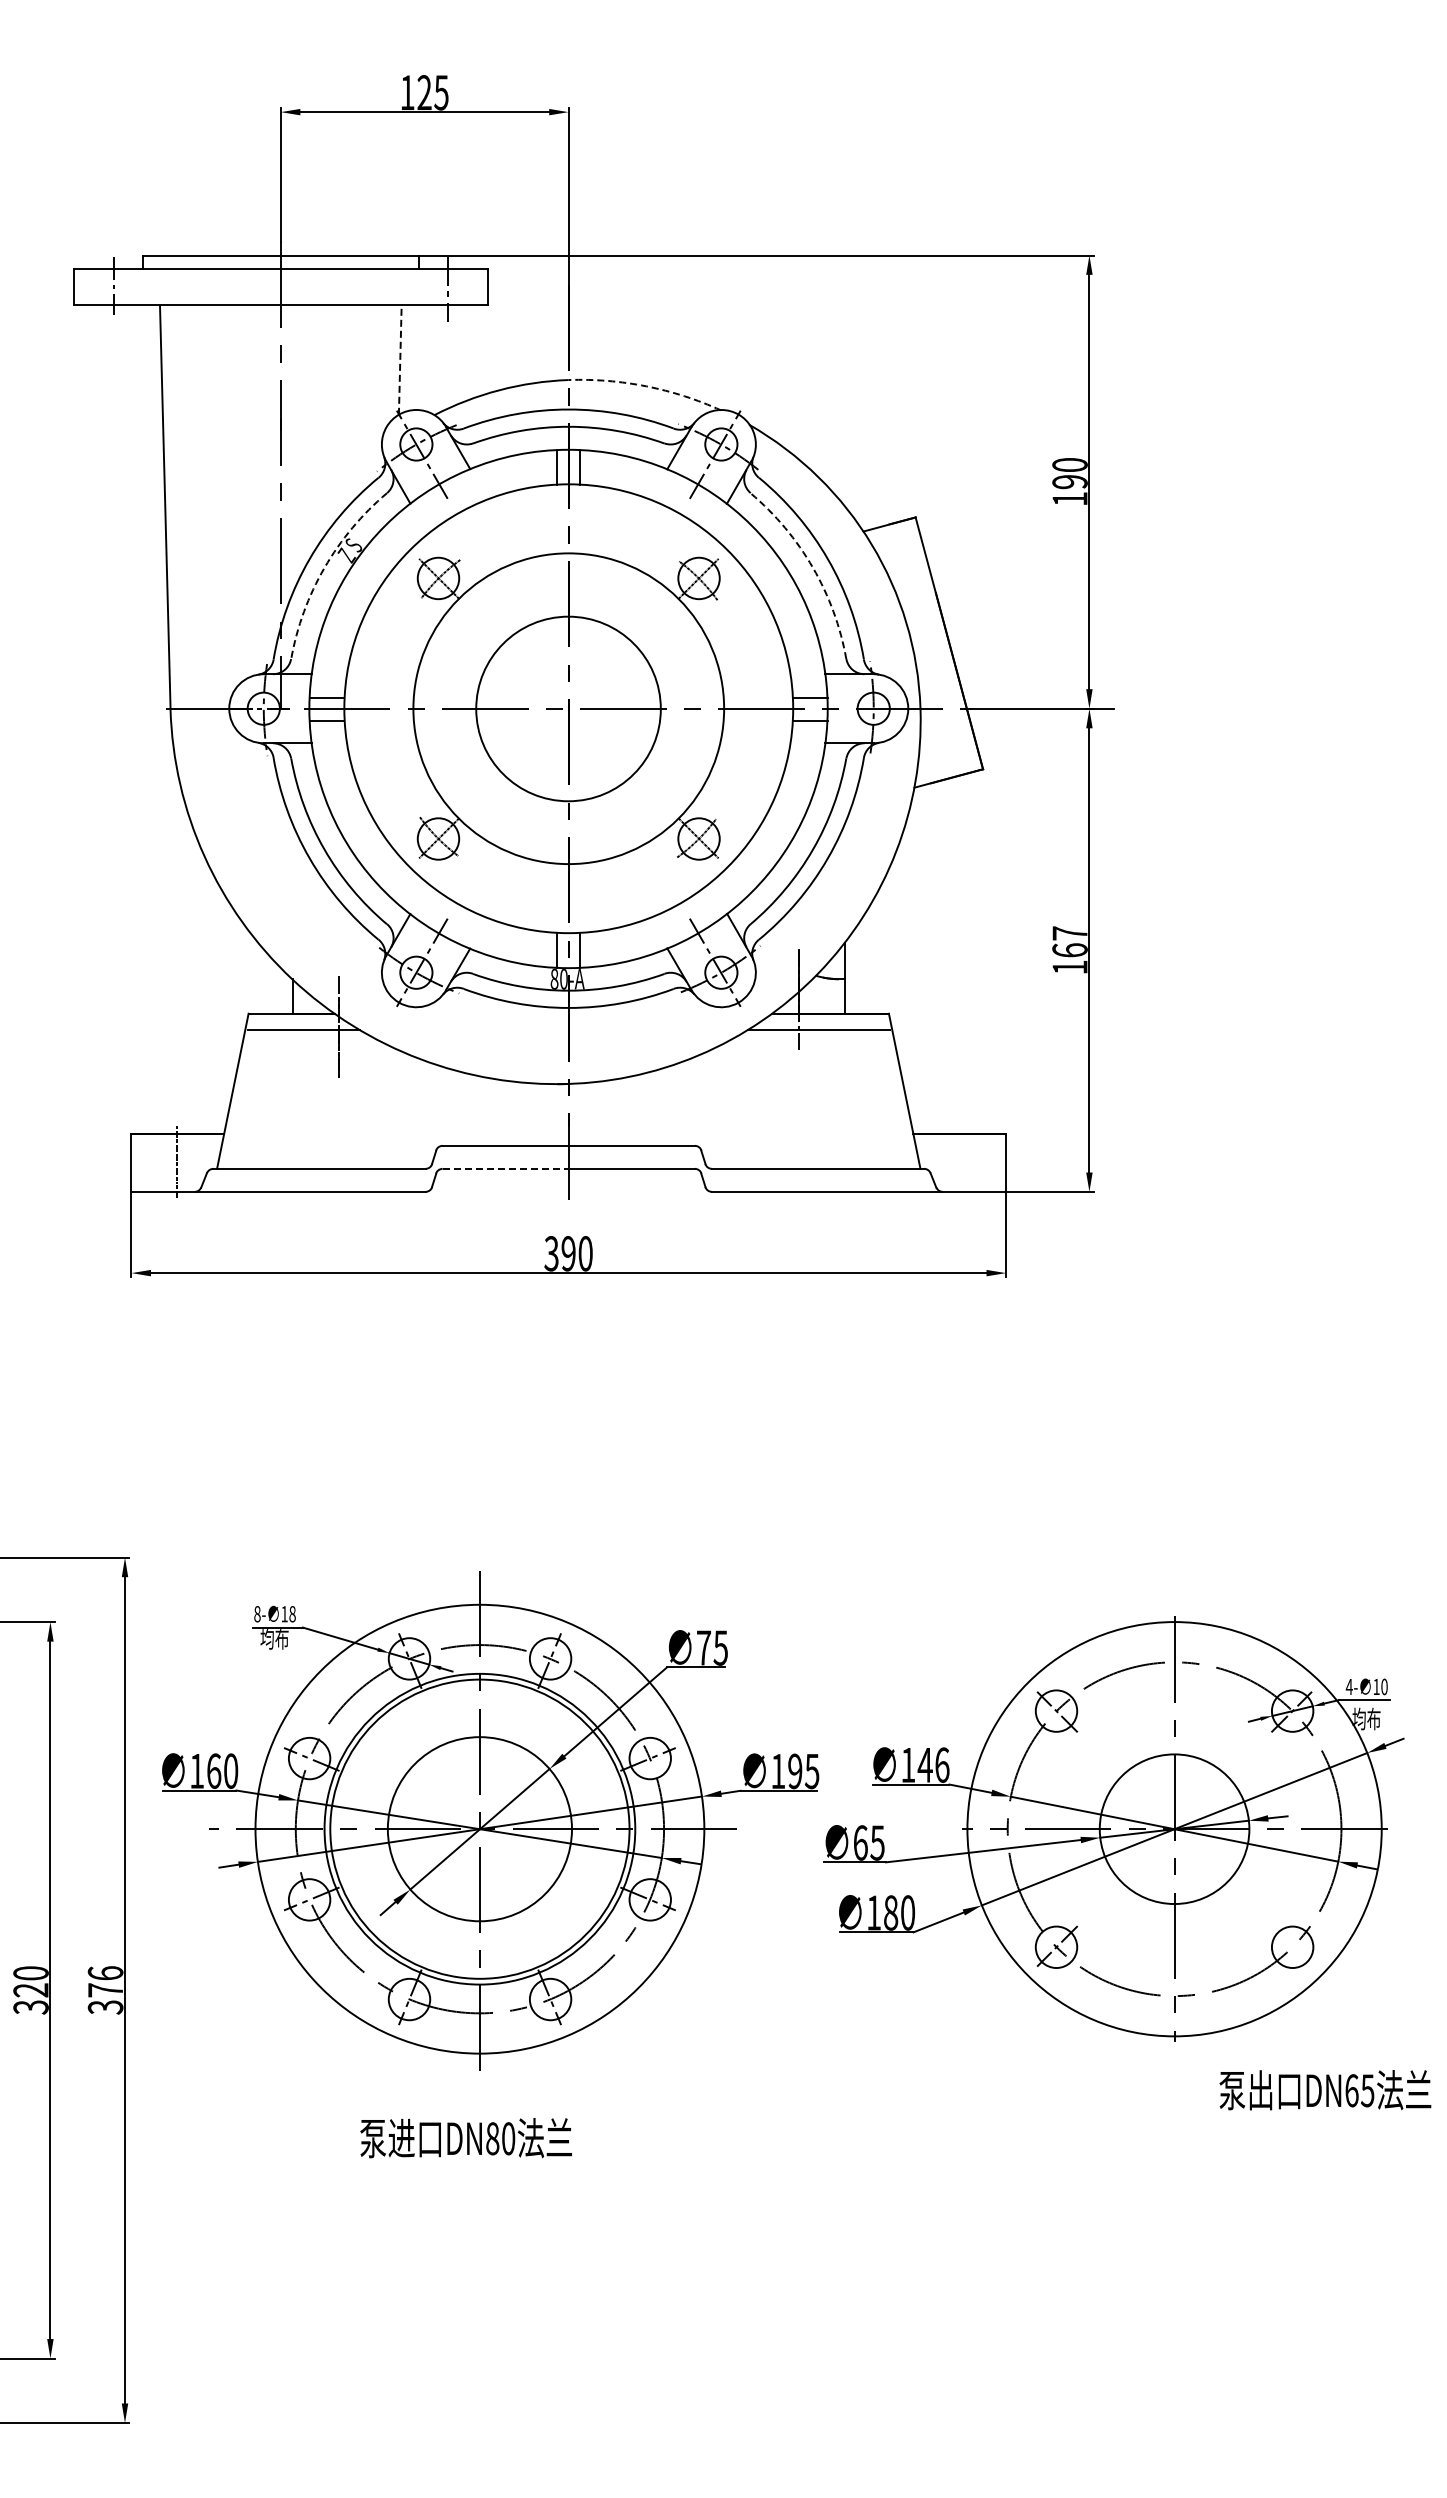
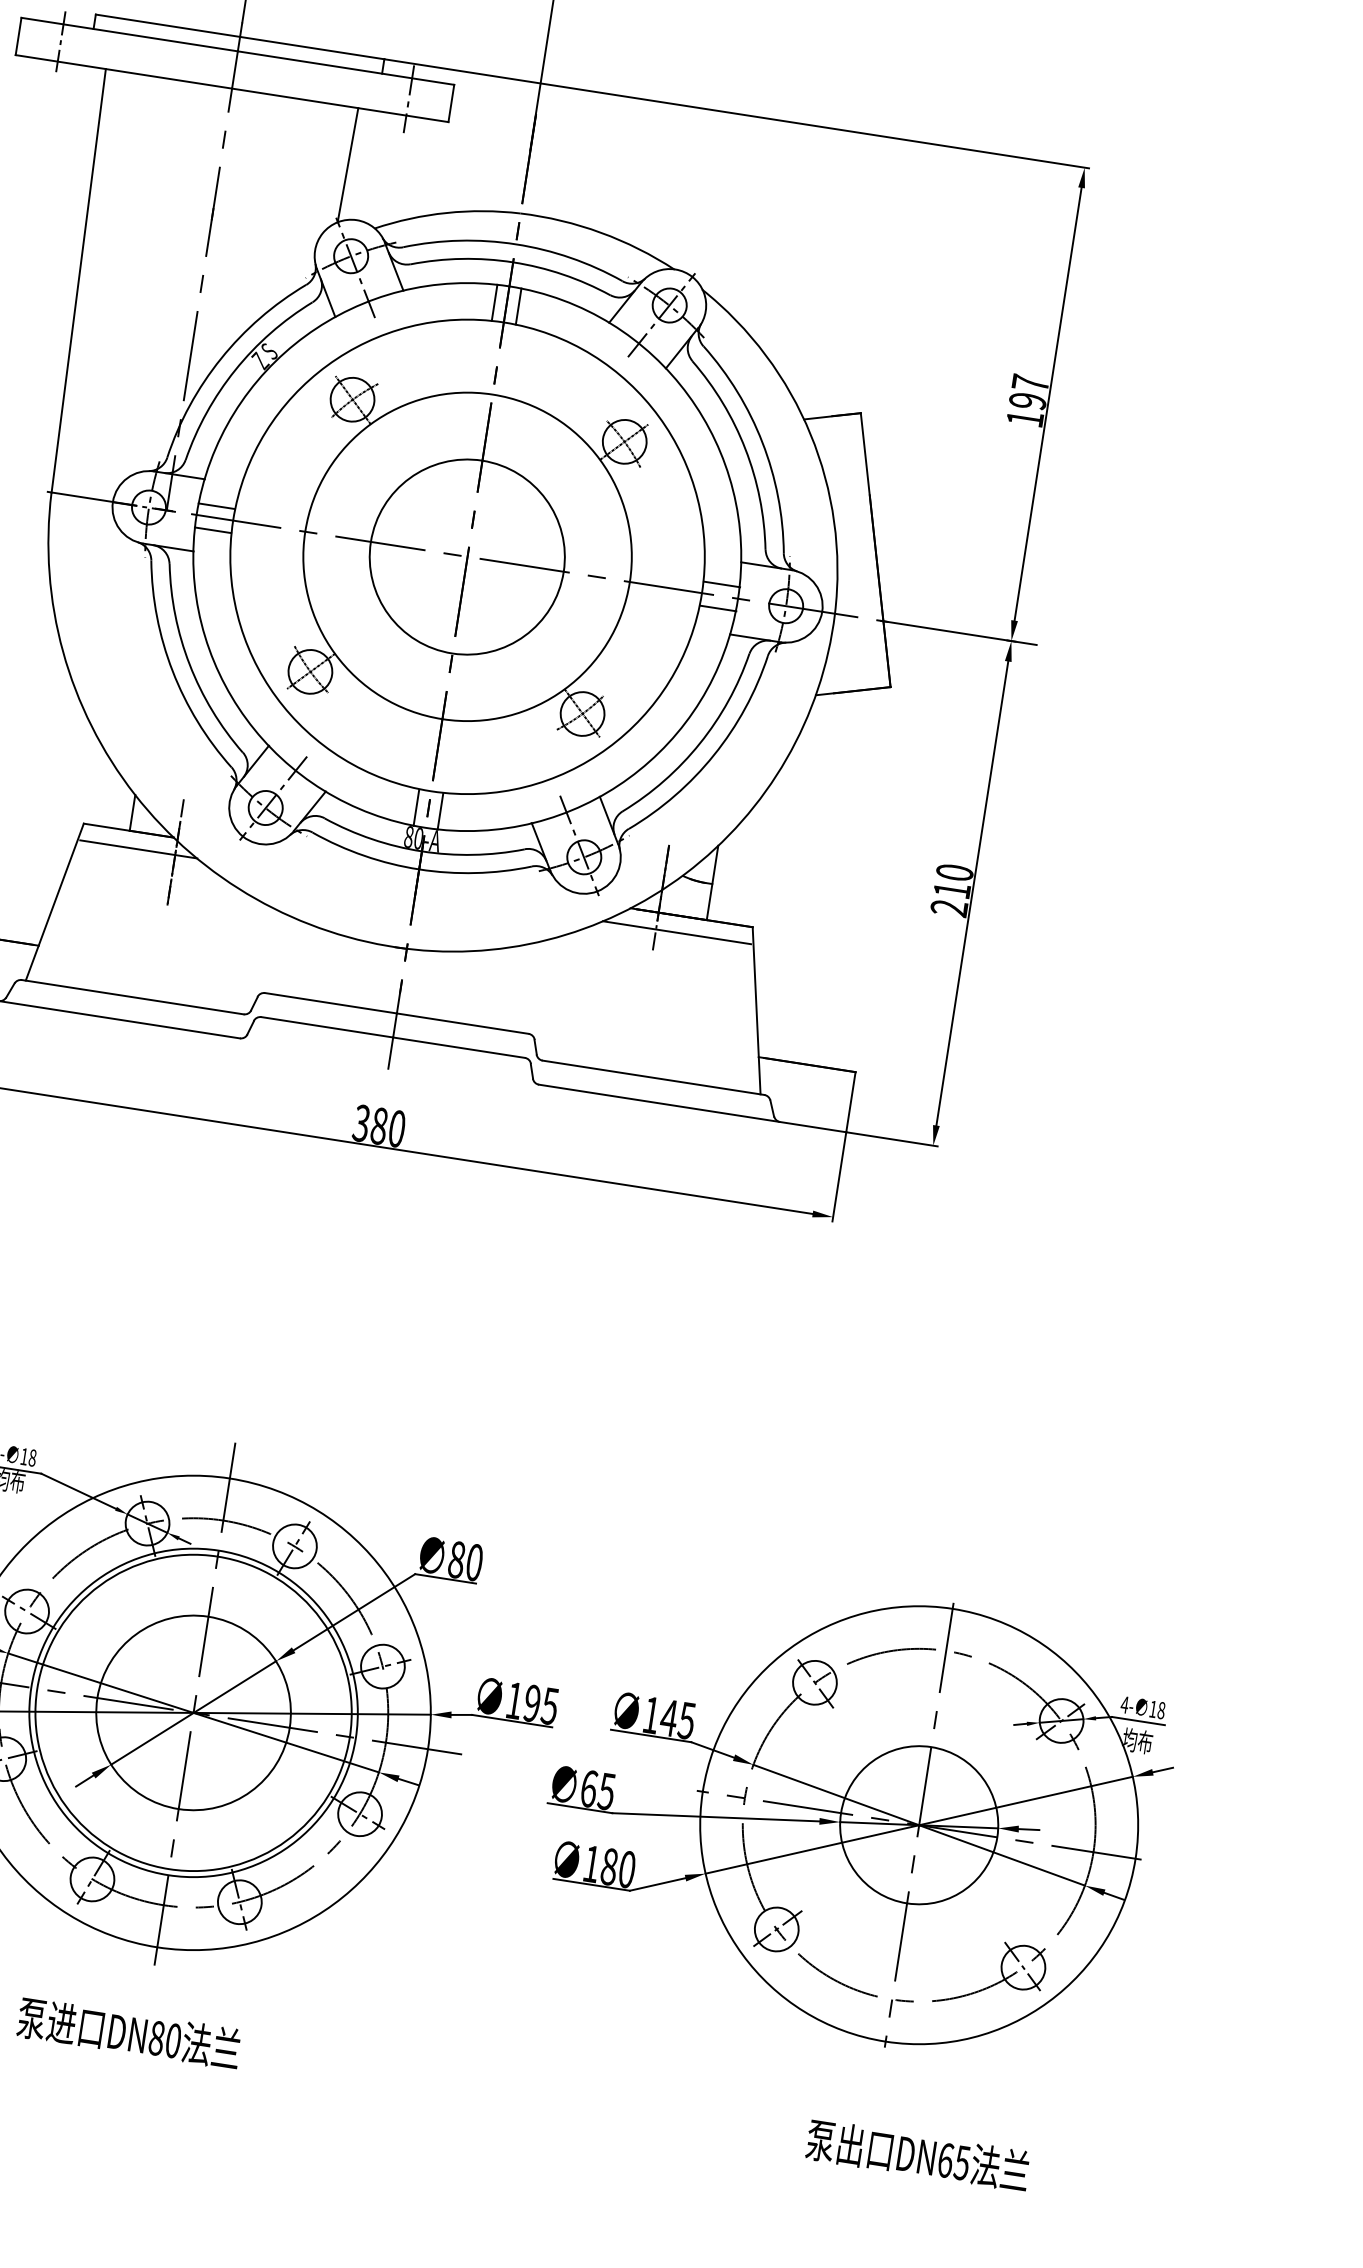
line: (400, 359) -> (348, 164), dashed -> solid
arc: (646, 386) -> (600, 232), dashed -> solid
text: (1069, 464) -> (1030, 382), 190 -> 197
arc: (324, 567) -> (235, 369), dashed -> solid
arc: (812, 567) -> (745, 448), dashed -> solid
text: (1069, 950) -> (951, 890), 167 -> 210
line: (506, 1168) -> (328, 1027), dashed -> solid
text: (568, 1253) -> (379, 1125), 390 -> 380
text: (712, 1647) -> (465, 1560), 75 -> 80
text: (1384, 1686) -> (1161, 1710), 10 -> 18
text: (941, 1764) -> (686, 1719), 146 -> 145
line: (1291, 1946) -> (1022, 1966), added
text: (1325, 2090) -> (918, 2155), moved

